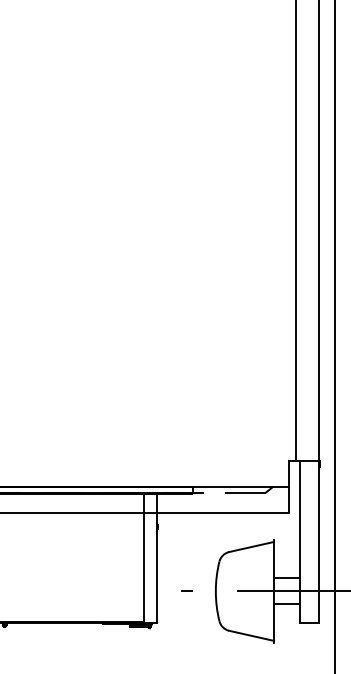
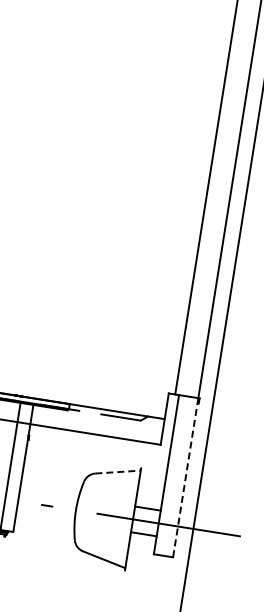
line: (319, 542) -> (186, 478), solid -> dashed
line: (251, 547) -> (118, 472), solid -> dashed

